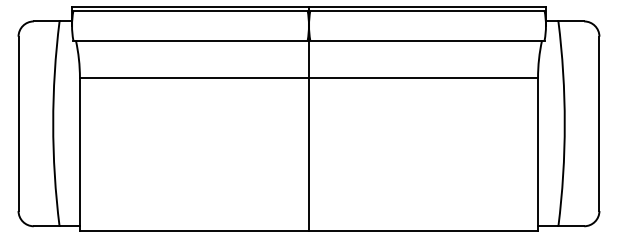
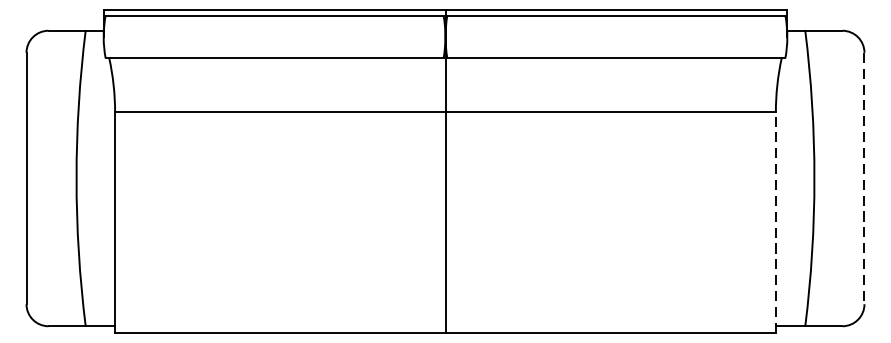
line: (599, 124) -> (864, 179), solid -> dashed
line: (538, 153) -> (776, 221), solid -> dashed

